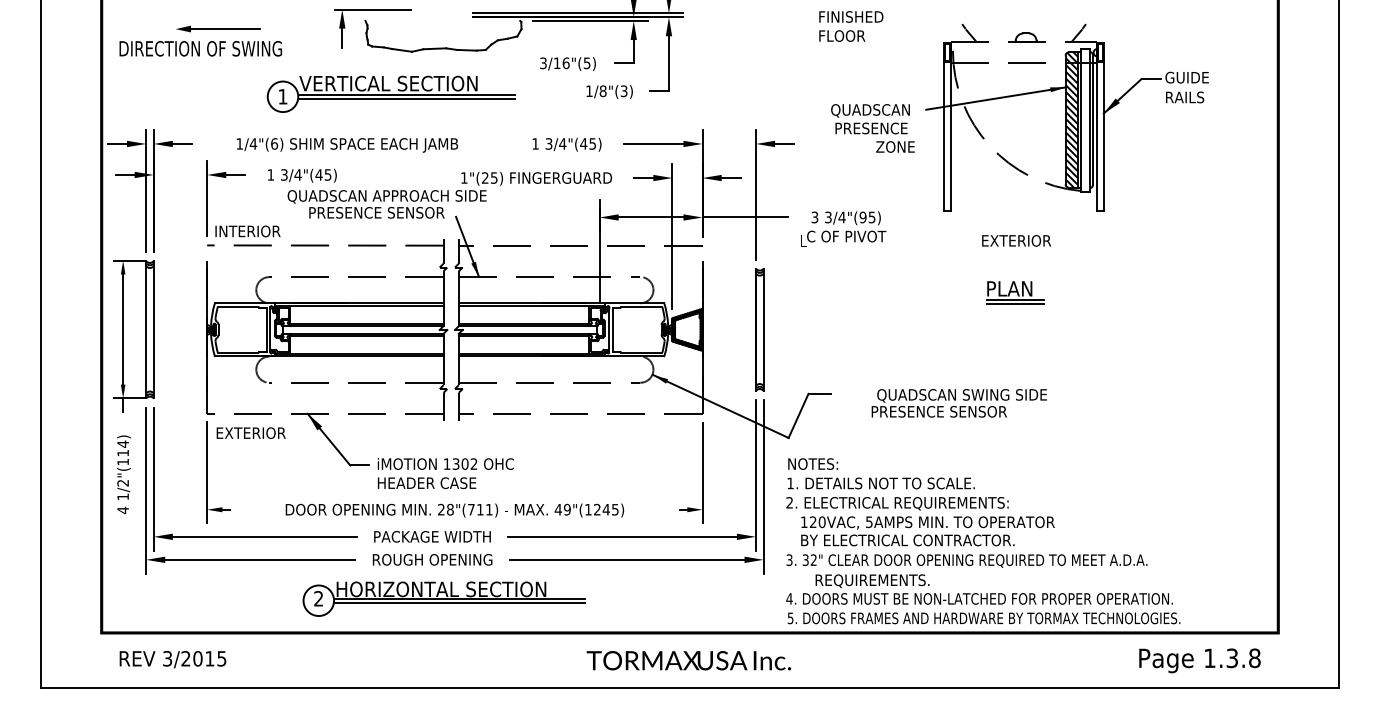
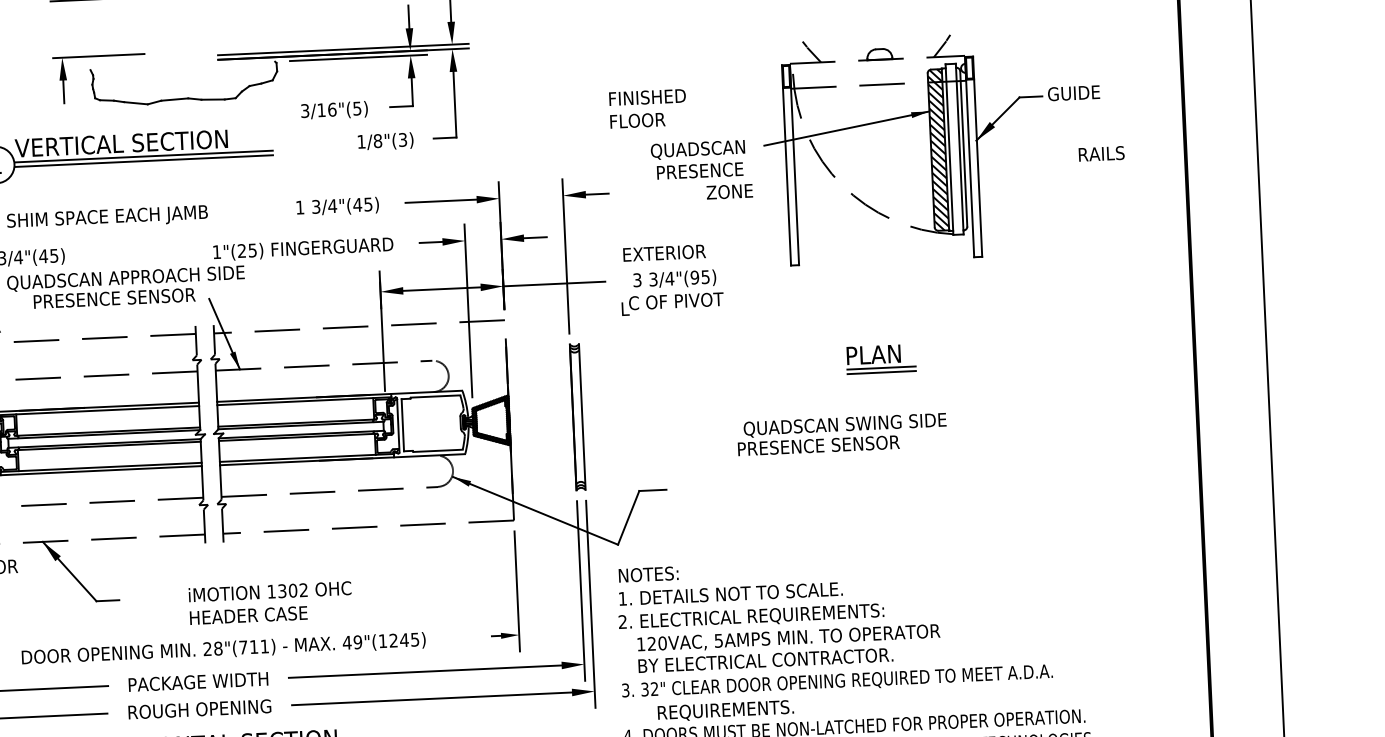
text: (851, 26) -> (648, 108), moved
text: (1185, 97) -> (1102, 153), moved
text: (1016, 240) -> (664, 252), moved
text: (958, 403) -> (841, 434), moved
text: (445, 473) -> (270, 602), moved

